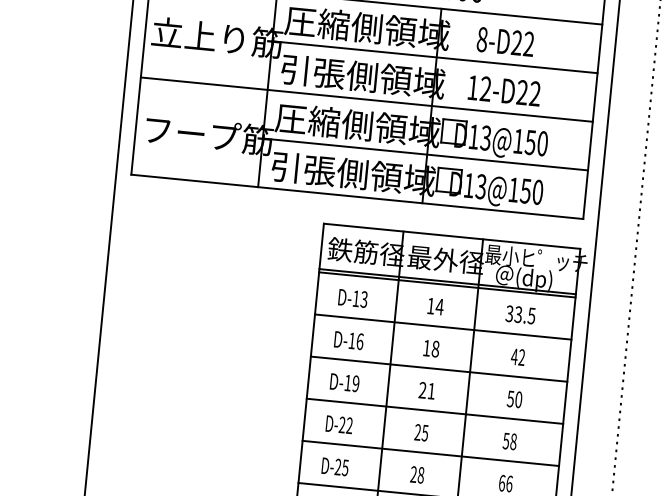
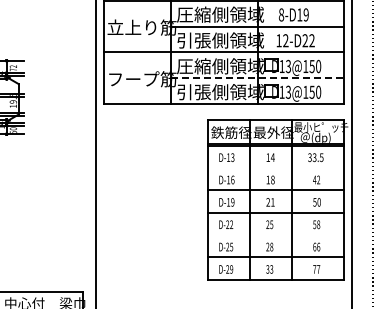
text: (522, 42) -> (302, 14), 8-D22 -> 8-D19
line: (427, 155) -> (258, 78), solid -> dashed
line: (442, 327) -> (275, 168), removed
line: (430, 454) -> (275, 235), removed

